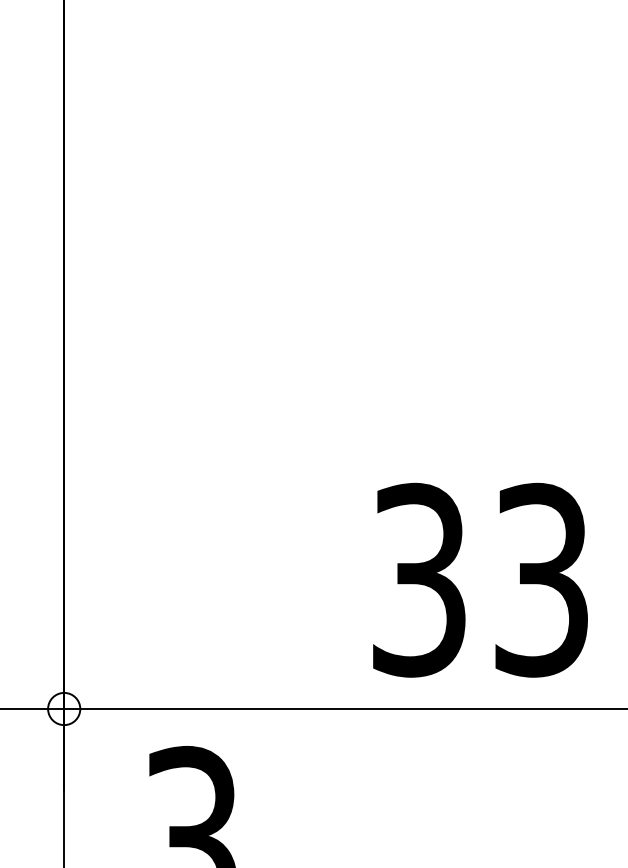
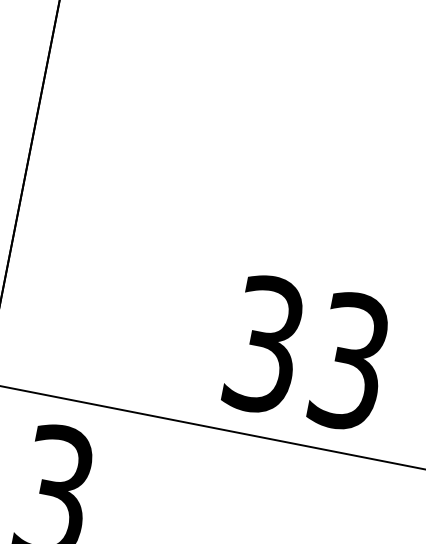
text: (480, 579) -> (307, 352), moved

